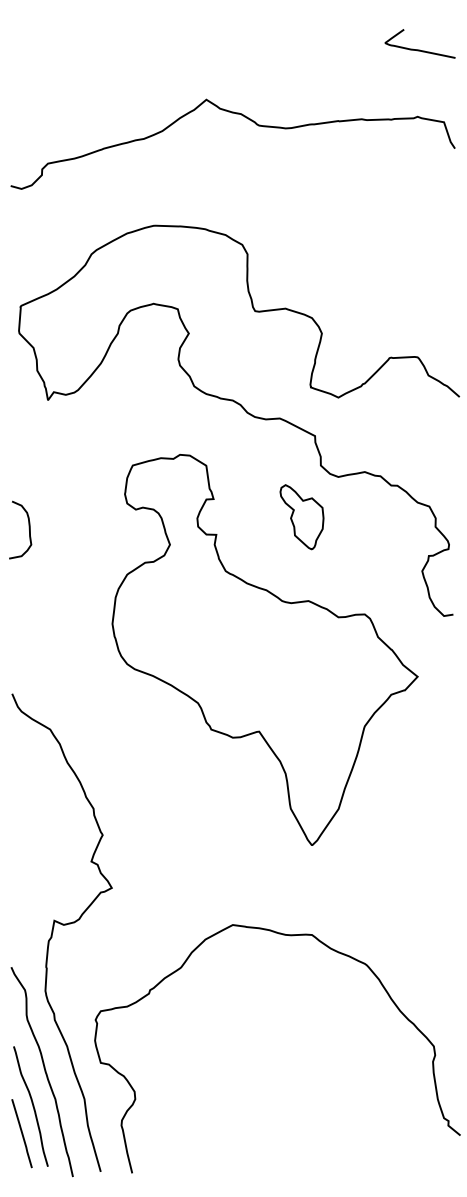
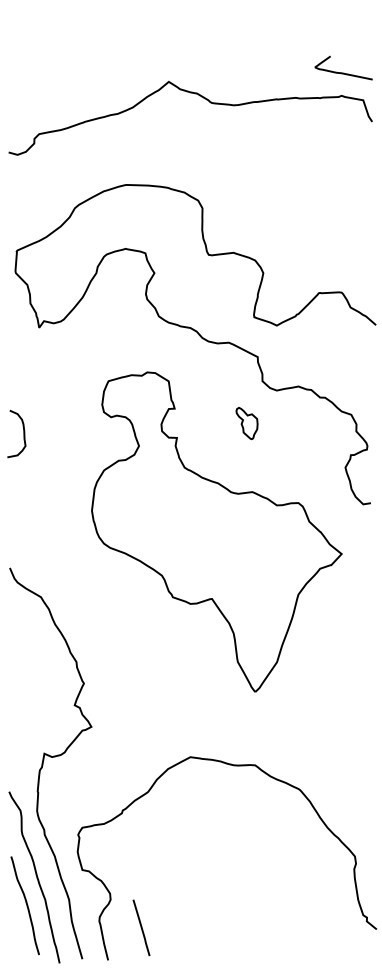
curve: (419, 49) -> (343, 72), moved
part: (301, 517) -> (246, 423), size x0.6
line: (21, 1133) -> (141, 927), moved

